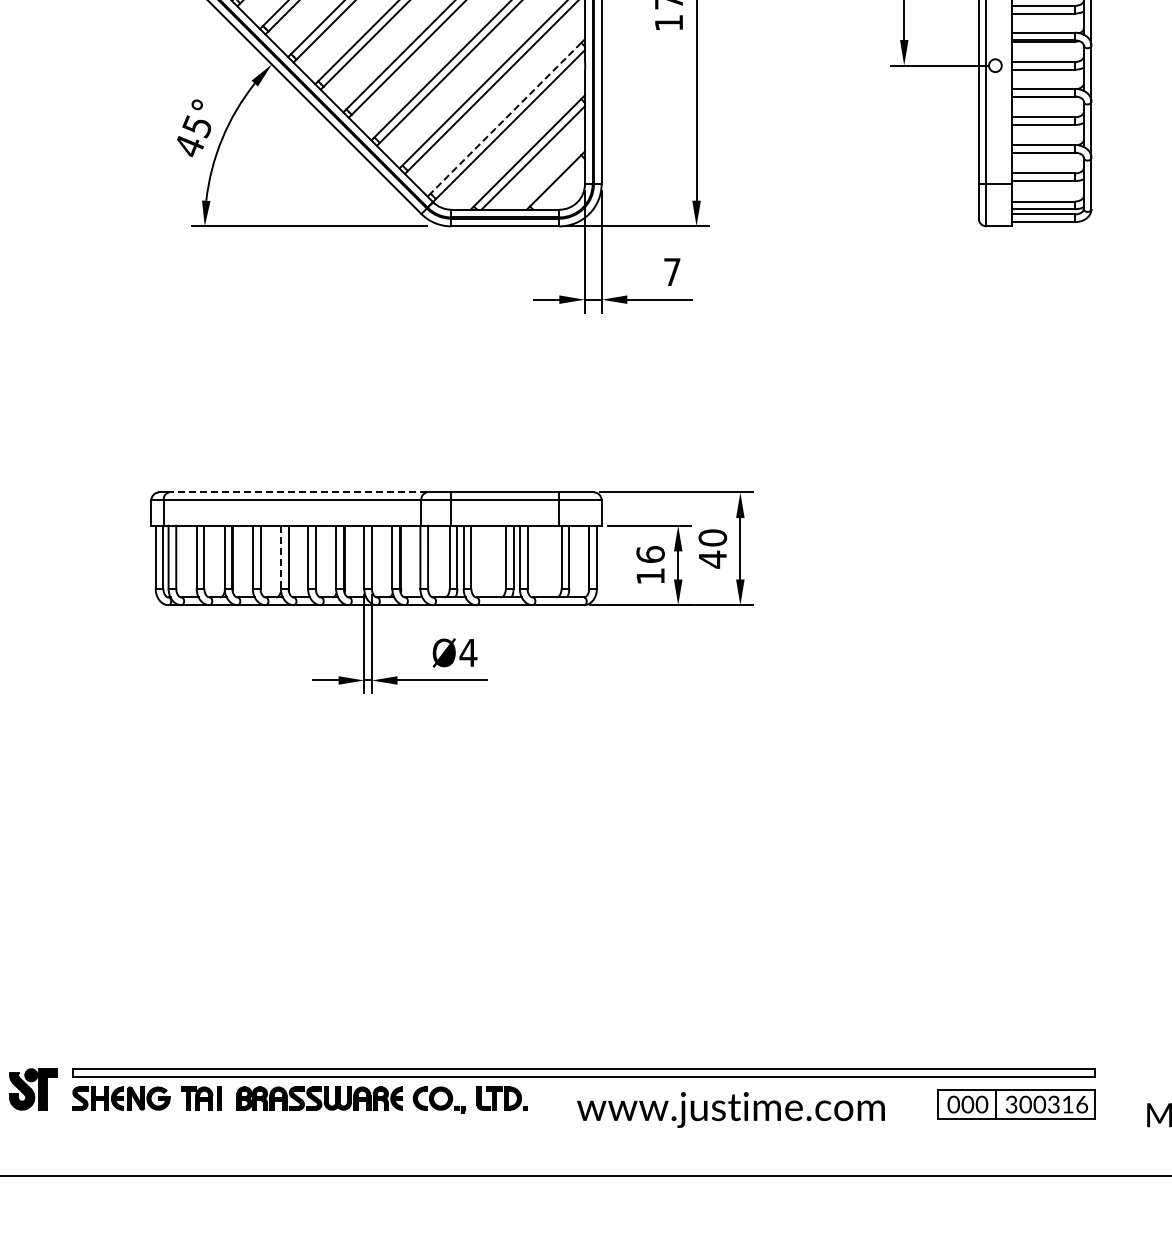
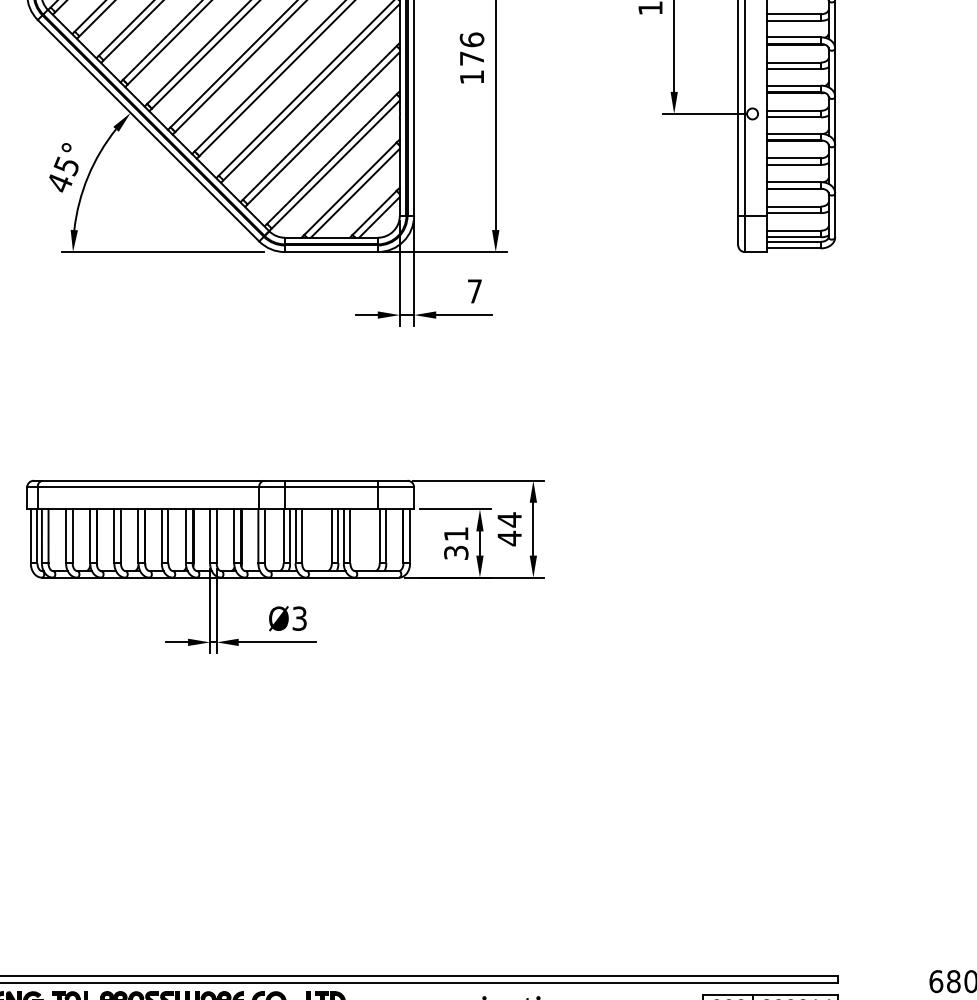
line: (505, 118) -> (331, 159), dashed -> solid
line: (560, 185) -> (378, 216), added
line: (298, 492) -> (153, 480), dashed -> solid
text: (712, 538) -> (509, 520), 40 -> 44
line: (280, 557) -> (138, 536), dashed -> solid
text: (650, 564) -> (456, 542), 16 -> 31
text: (468, 652) -> (299, 618), Ø4 -> Ø3

